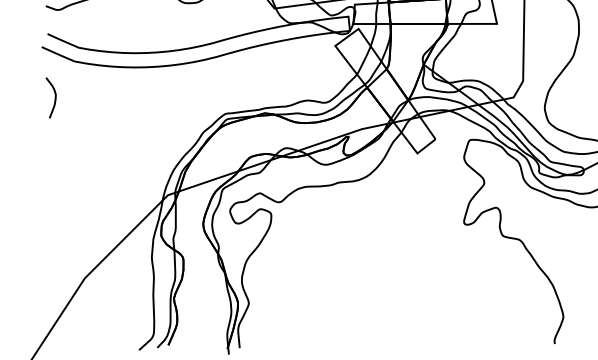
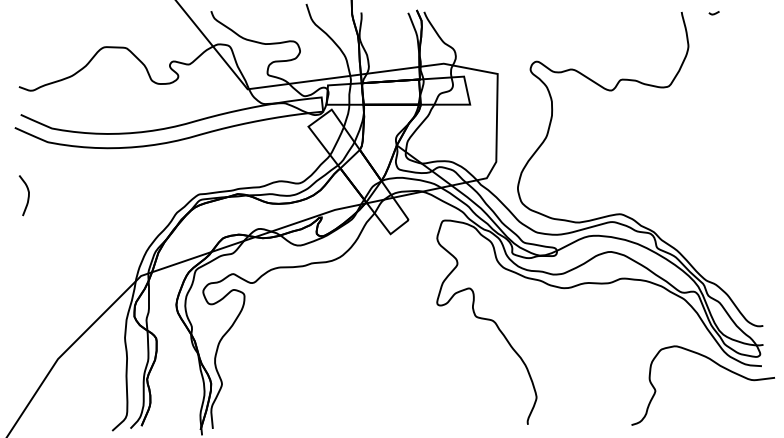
curve: (54, 99) -> (27, 197), moved

